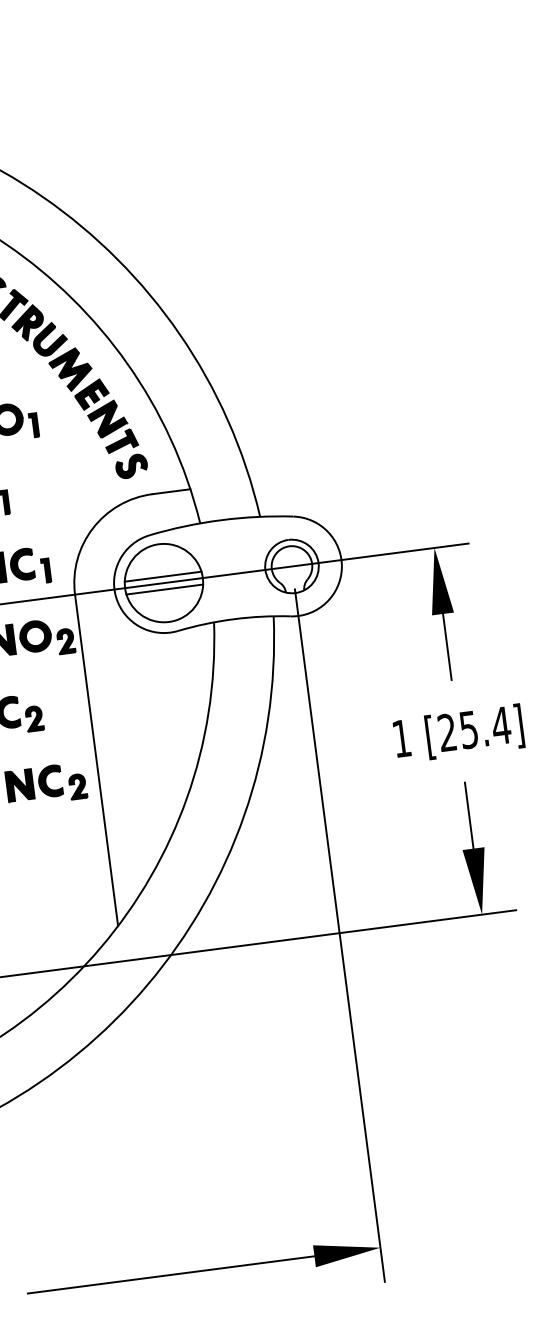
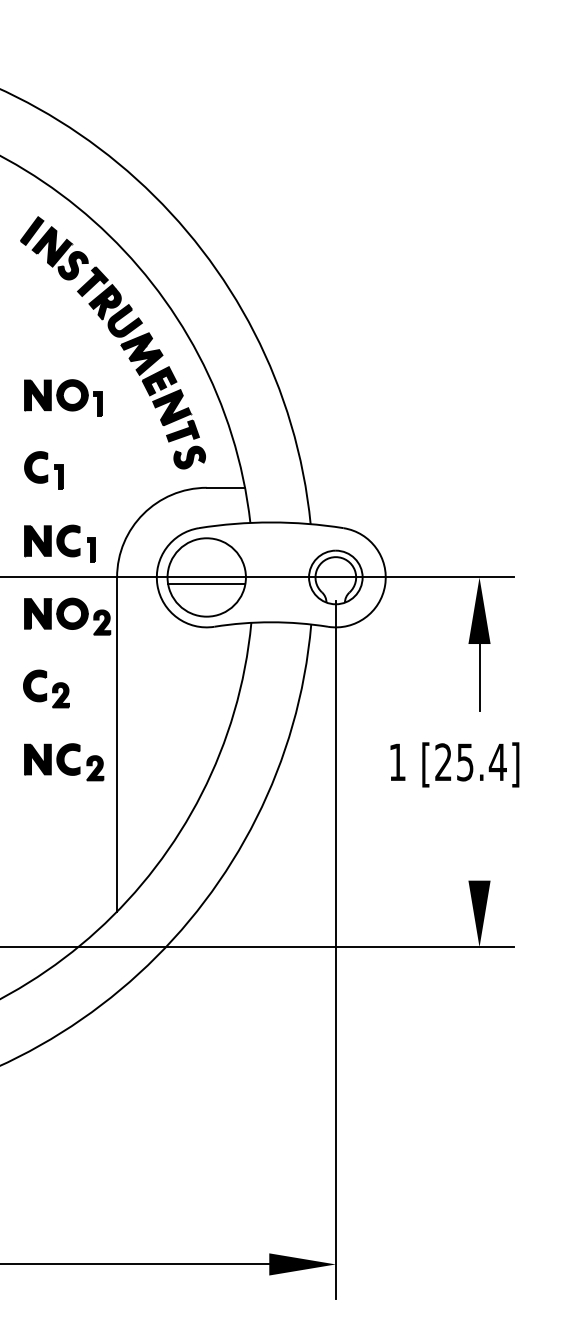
line: (162, 577) -> (206, 571), removed
text: (458, 733) -> (454, 764), moved
line: (469, 815) -> (479, 847), removed

